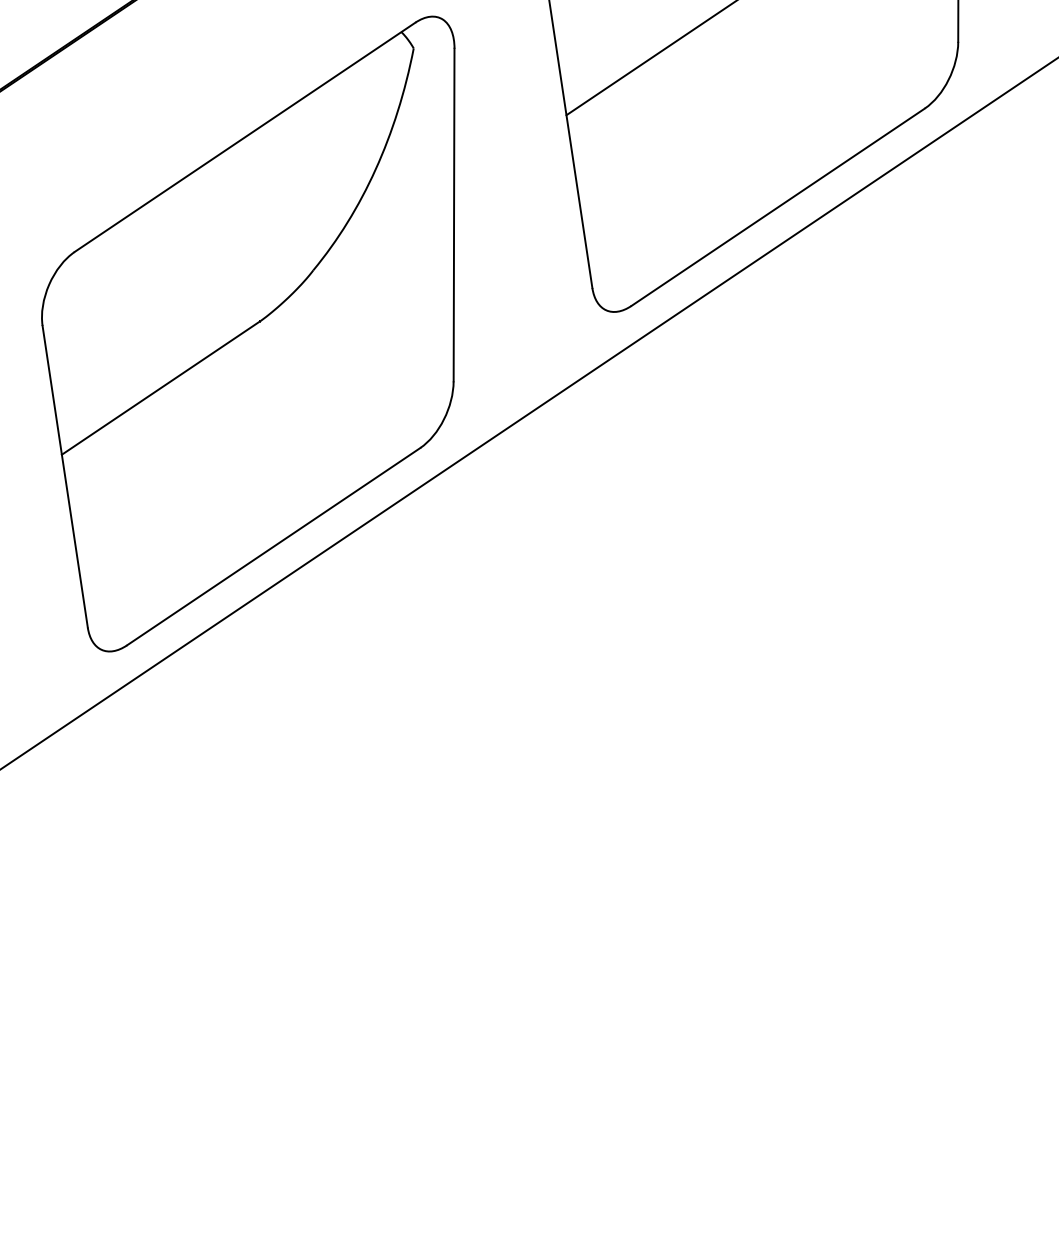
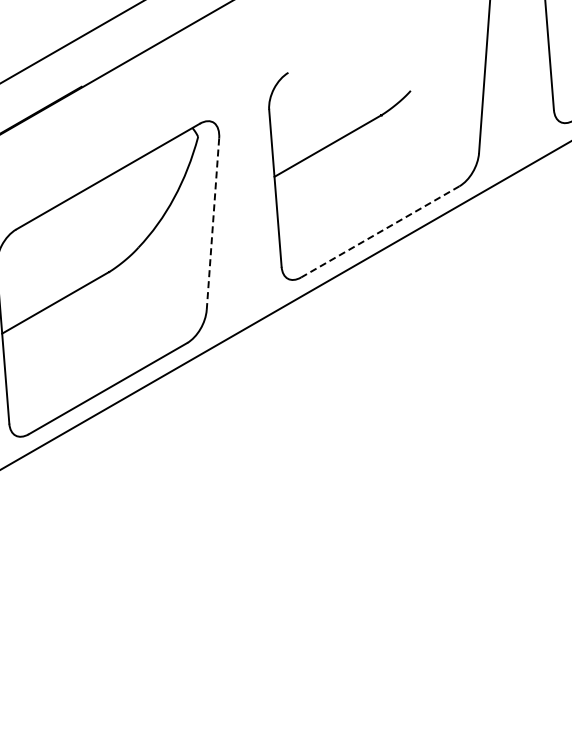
line: (776, 208) -> (379, 232), solid -> dashed
line: (453, 215) -> (212, 224), solid -> dashed

